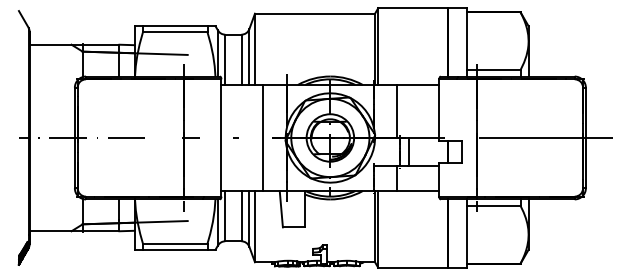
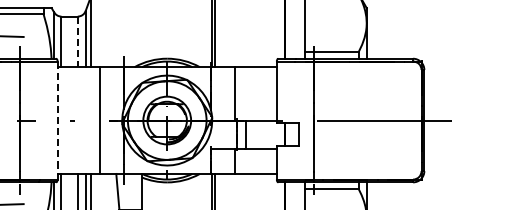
line: (241, 60) -> (77, 42), solid -> dashed
line: (221, 137) -> (57, 120), solid -> dashed

